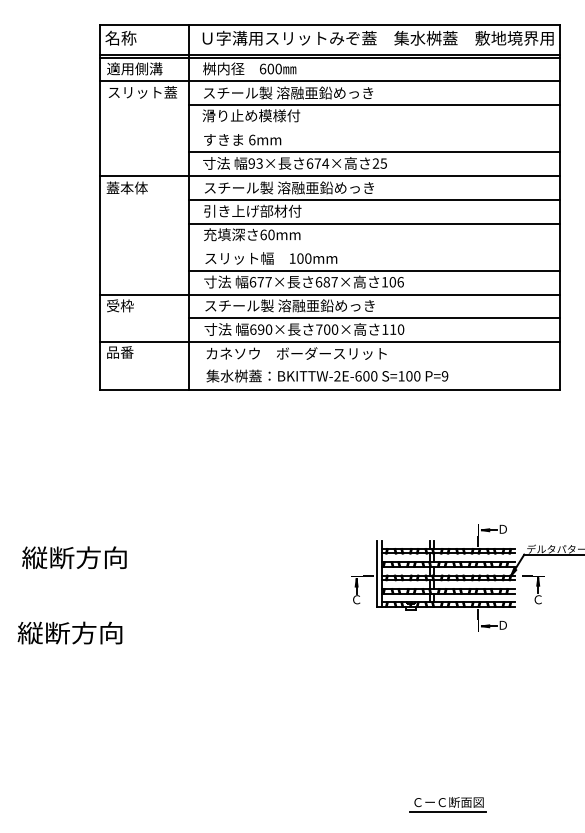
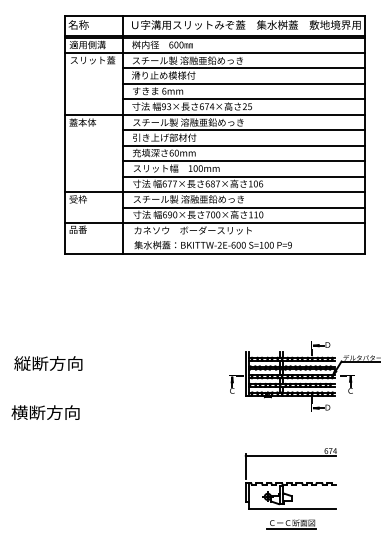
line: (373, 128) -> (243, 83), added
line: (373, 247) -> (243, 161), added
text: (30, 632) -> (19, 412), 縦断方向 -> 横断方向
part: (445, 734) -> (290, 478), added

